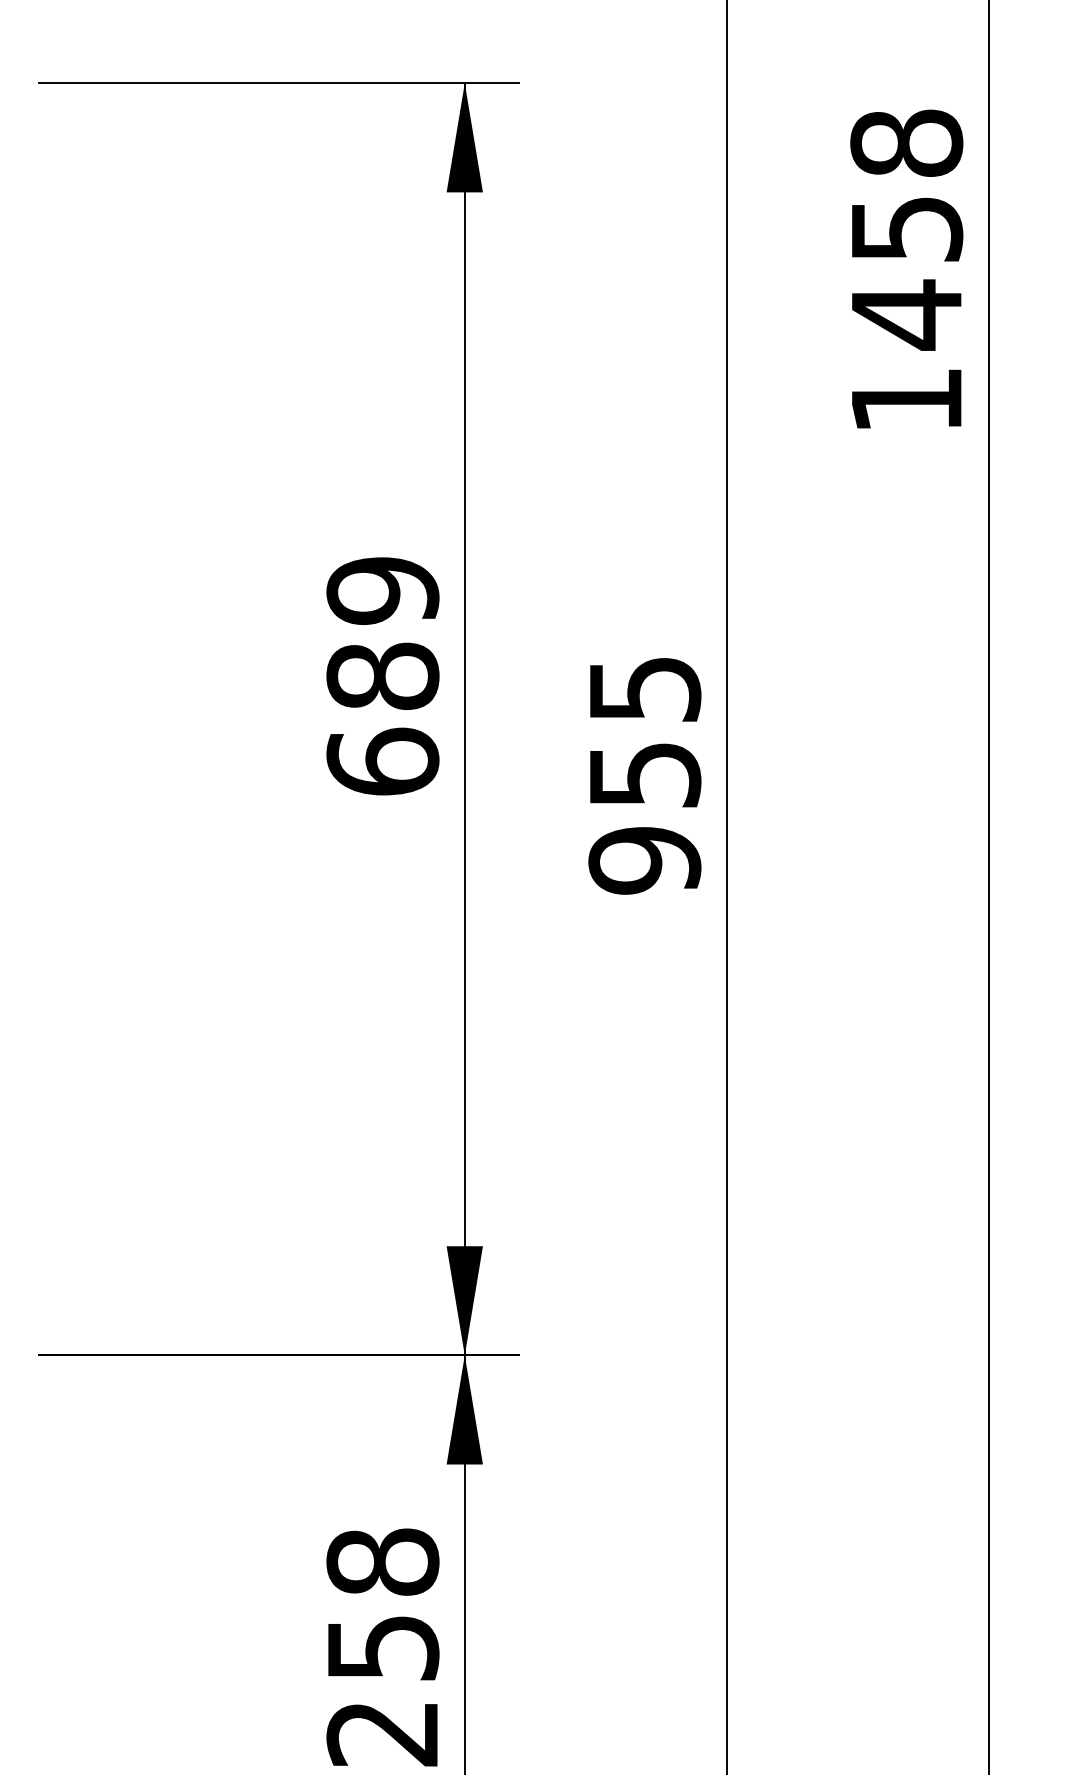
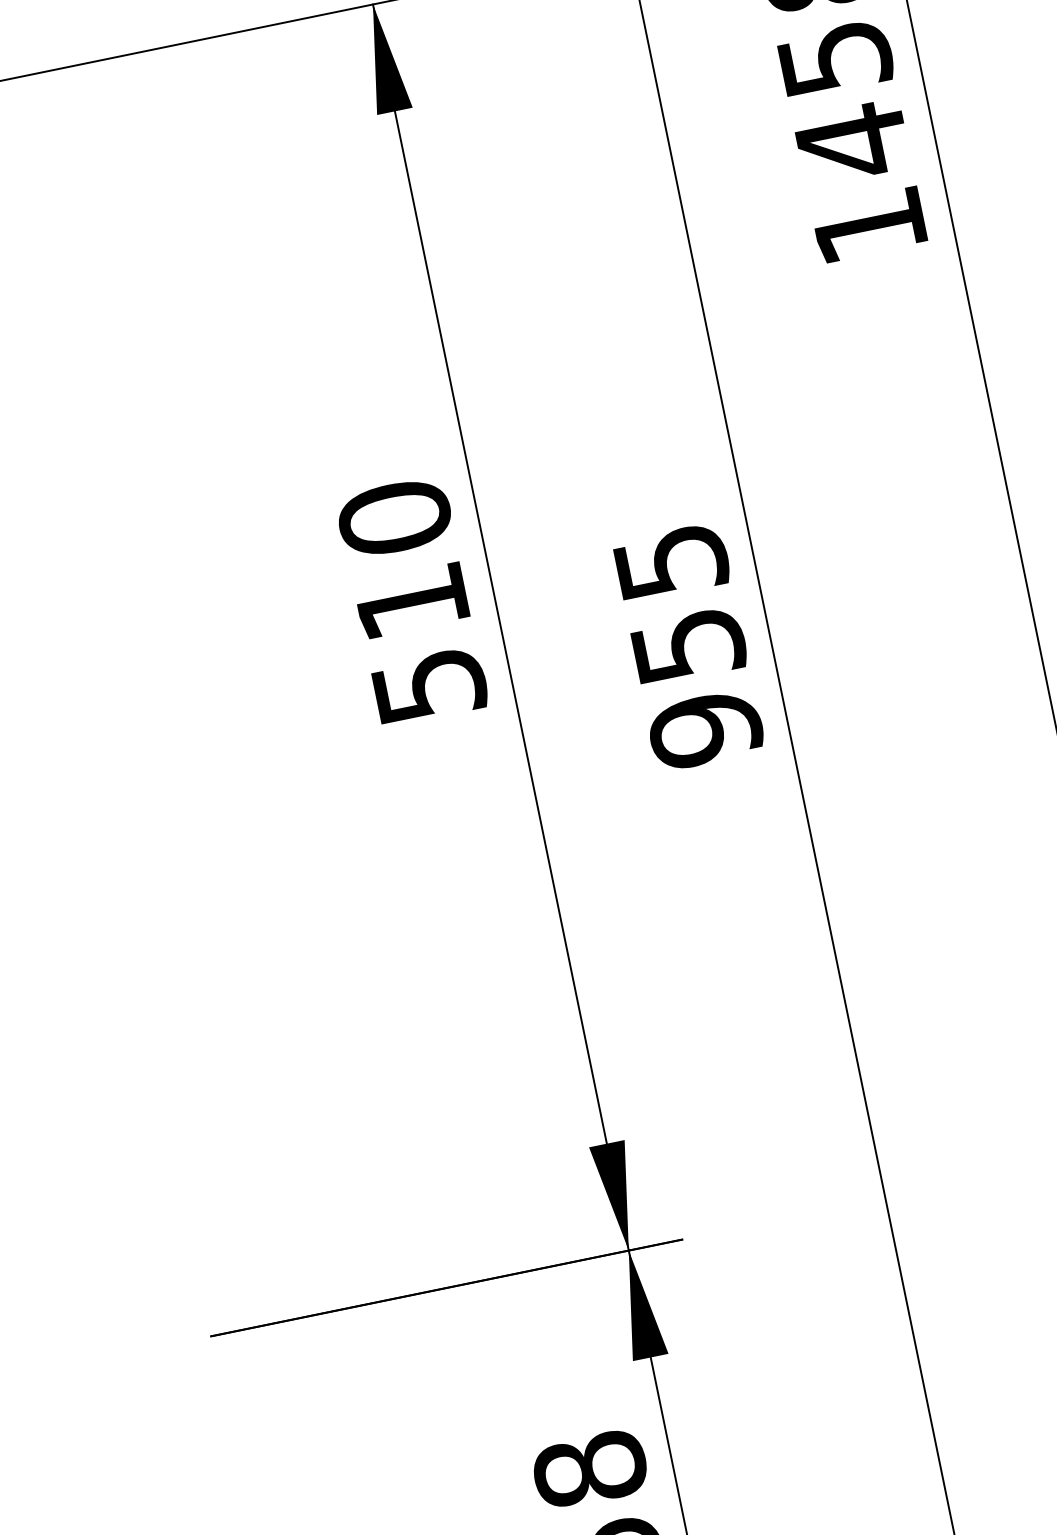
text: (382, 675) -> (411, 601), 689 -> 510

